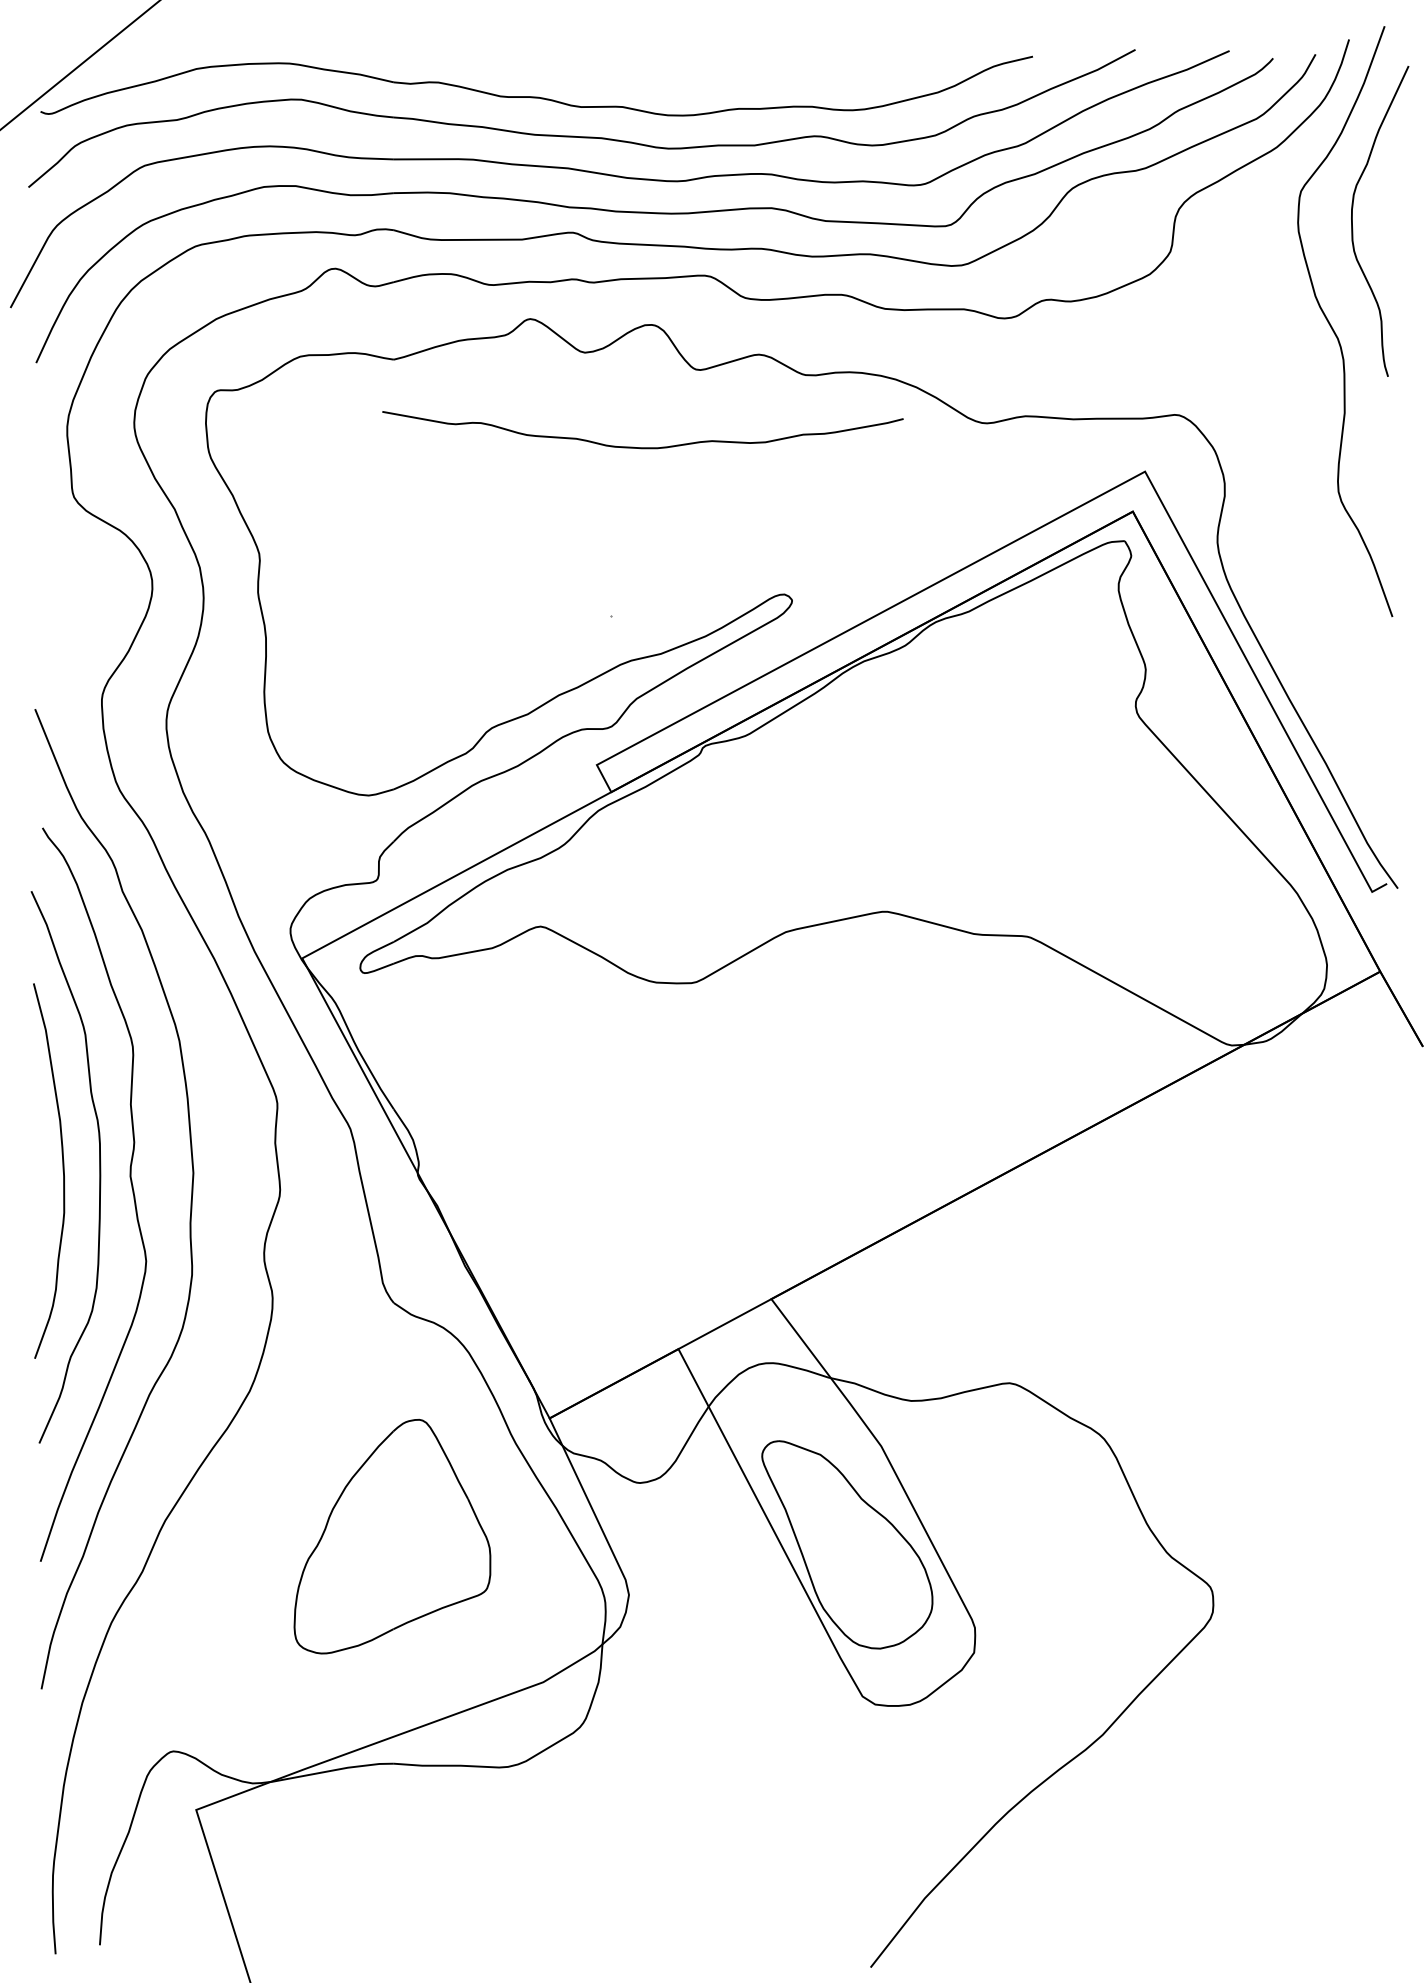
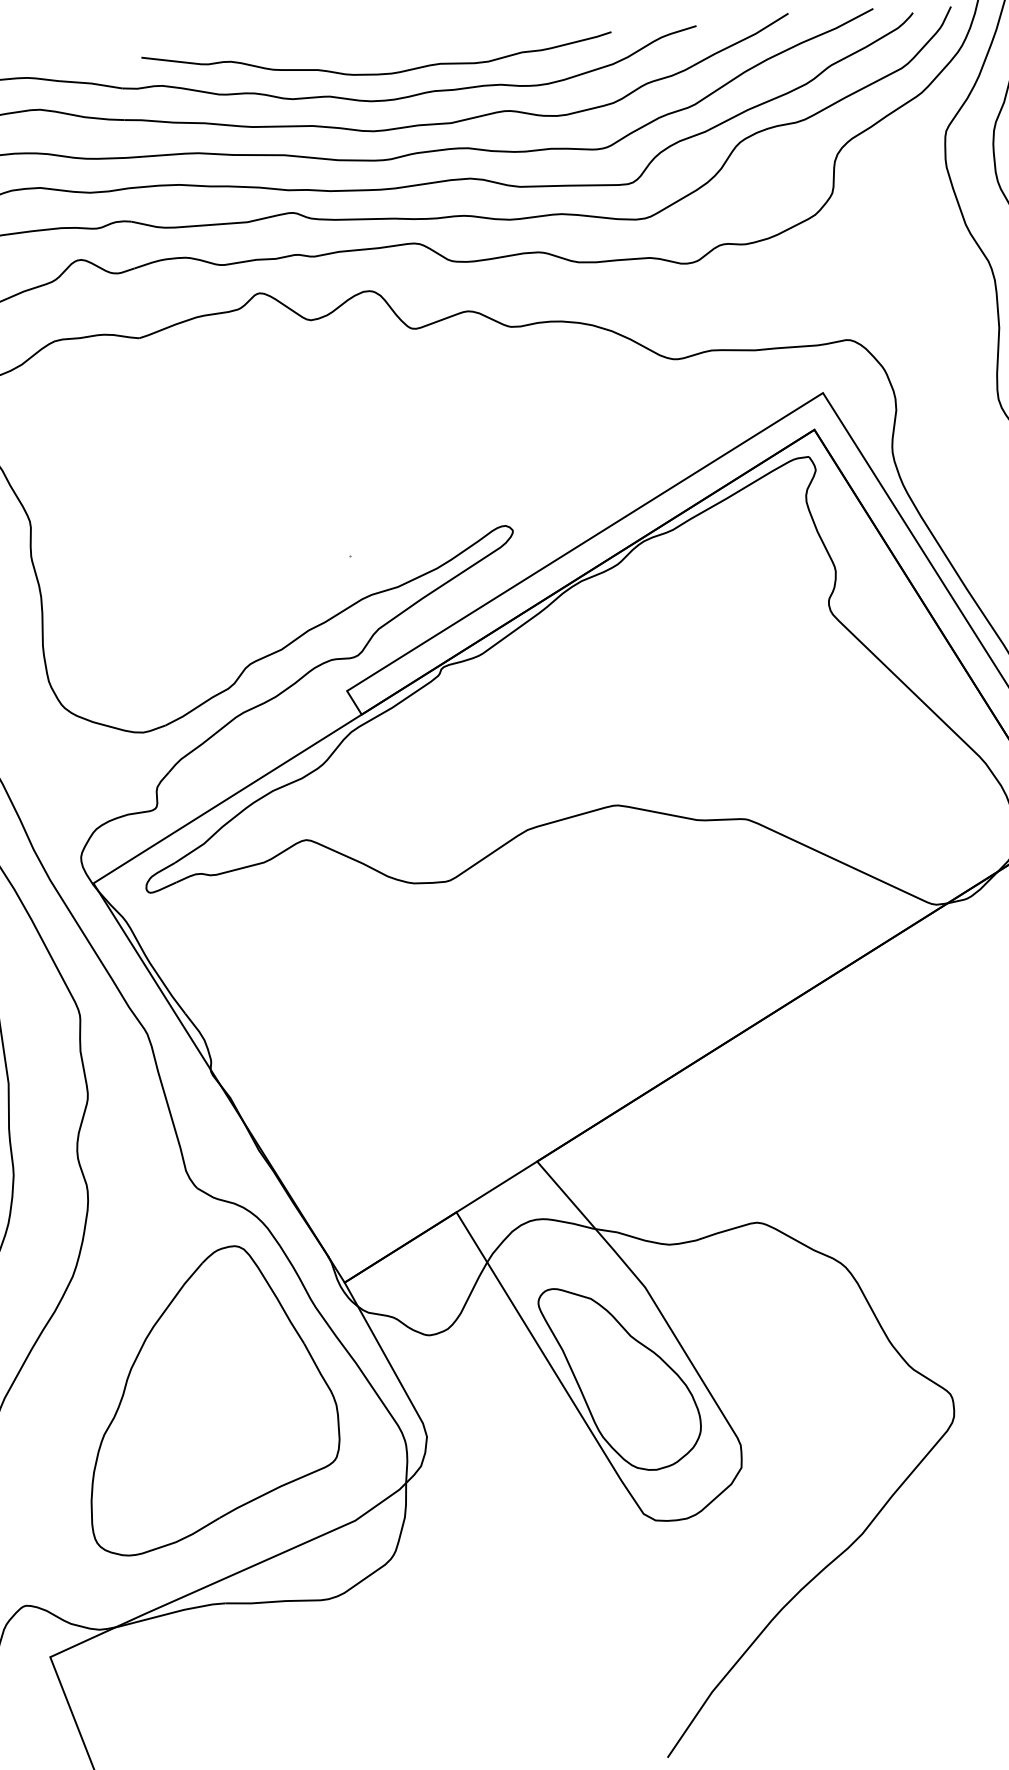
curve: (642, 447) -> (377, 73), moved
part: (392, 1536) -> (210, 1398), size x1.43

